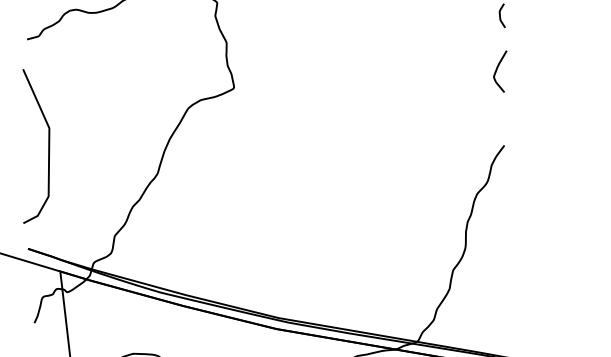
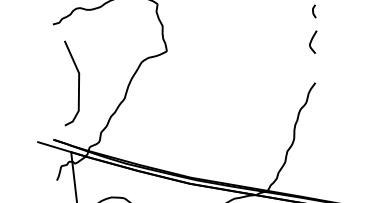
line: (48, 146) -> (78, 83), moved

